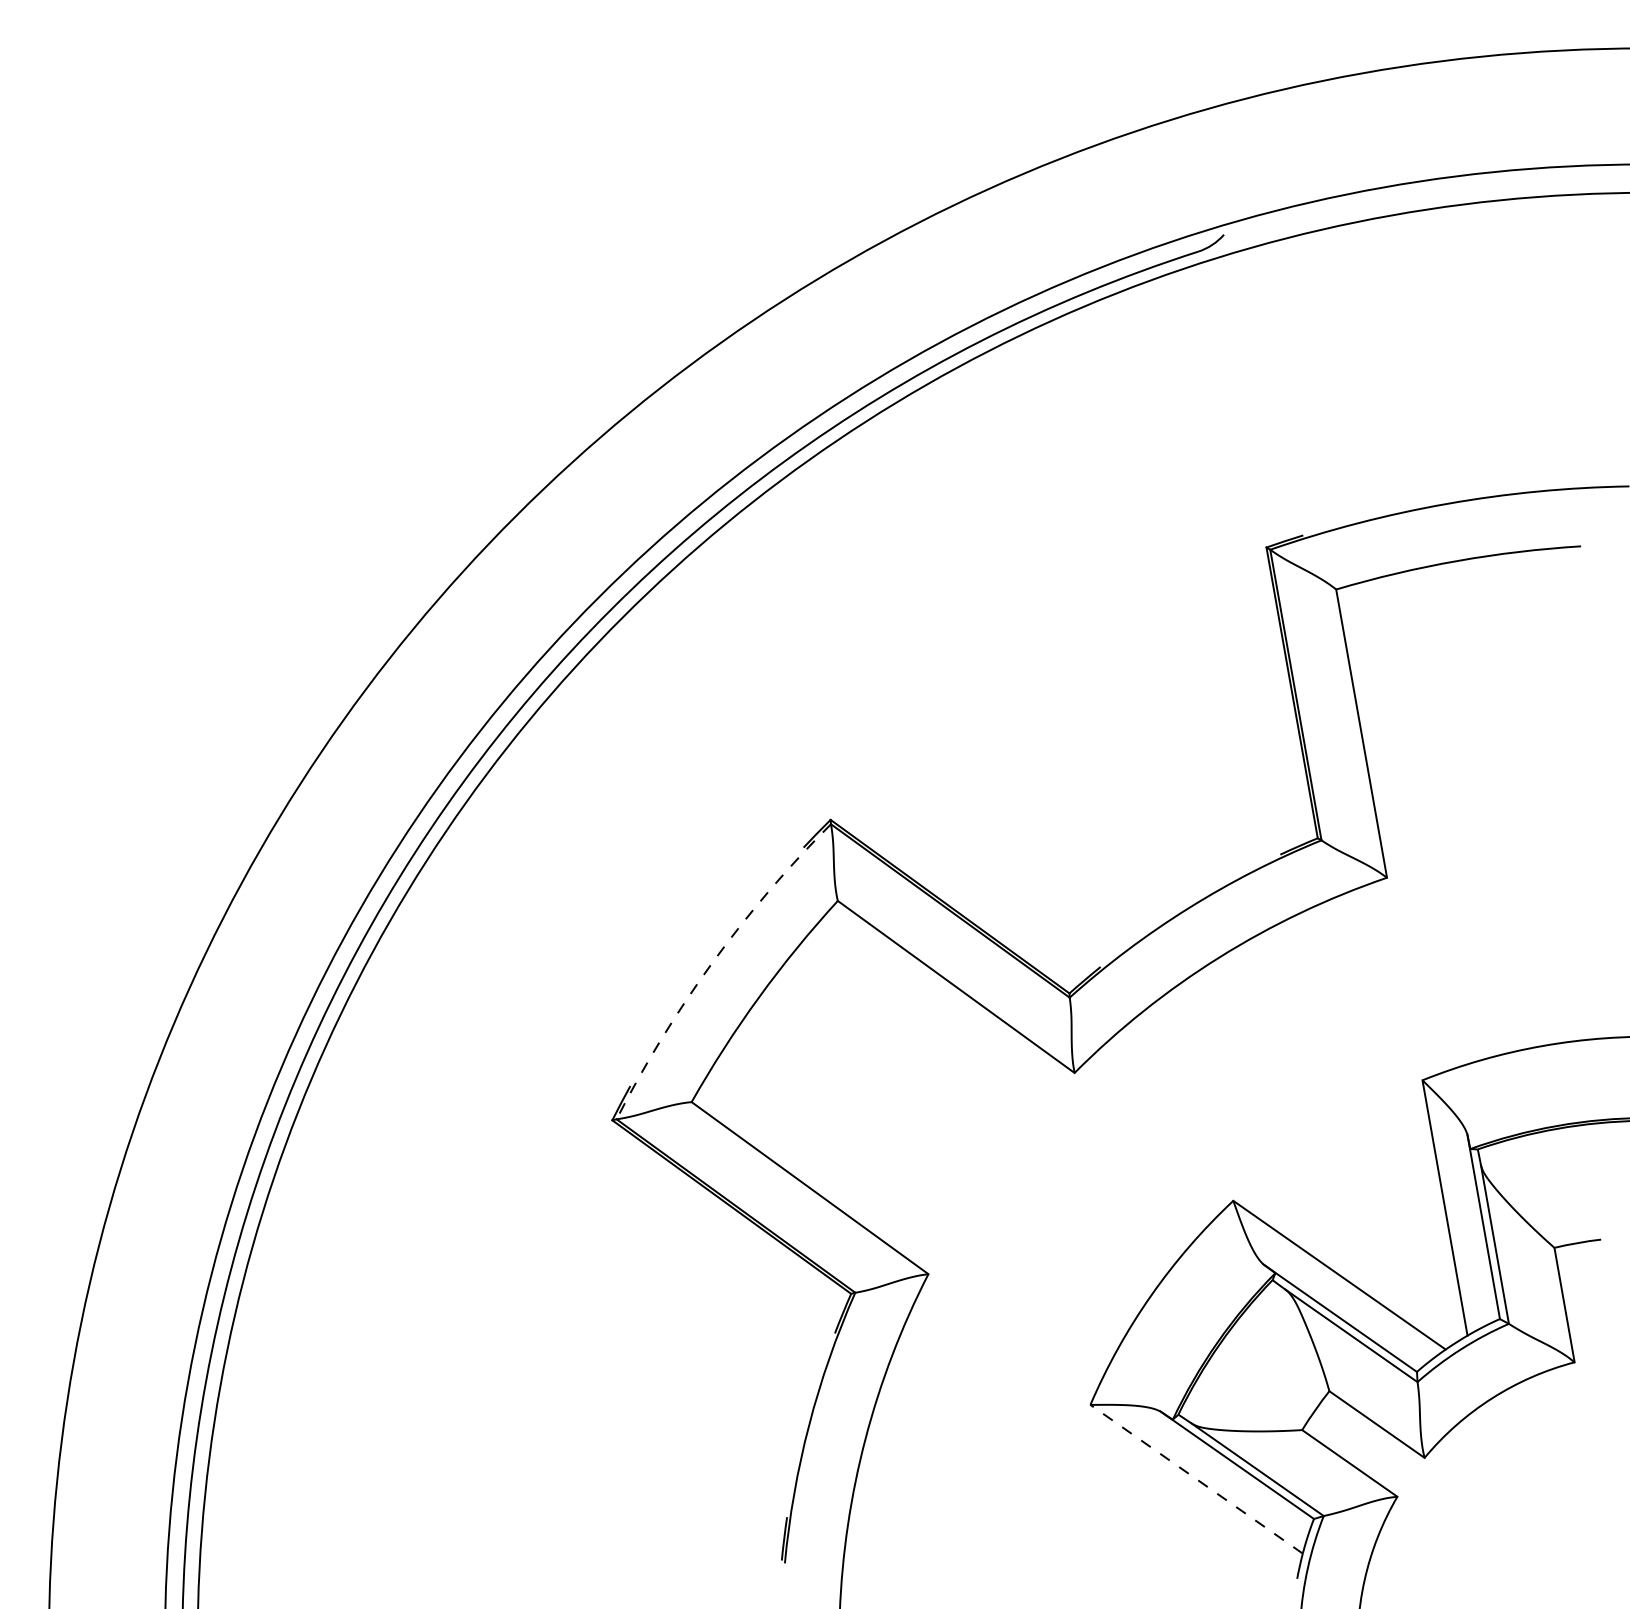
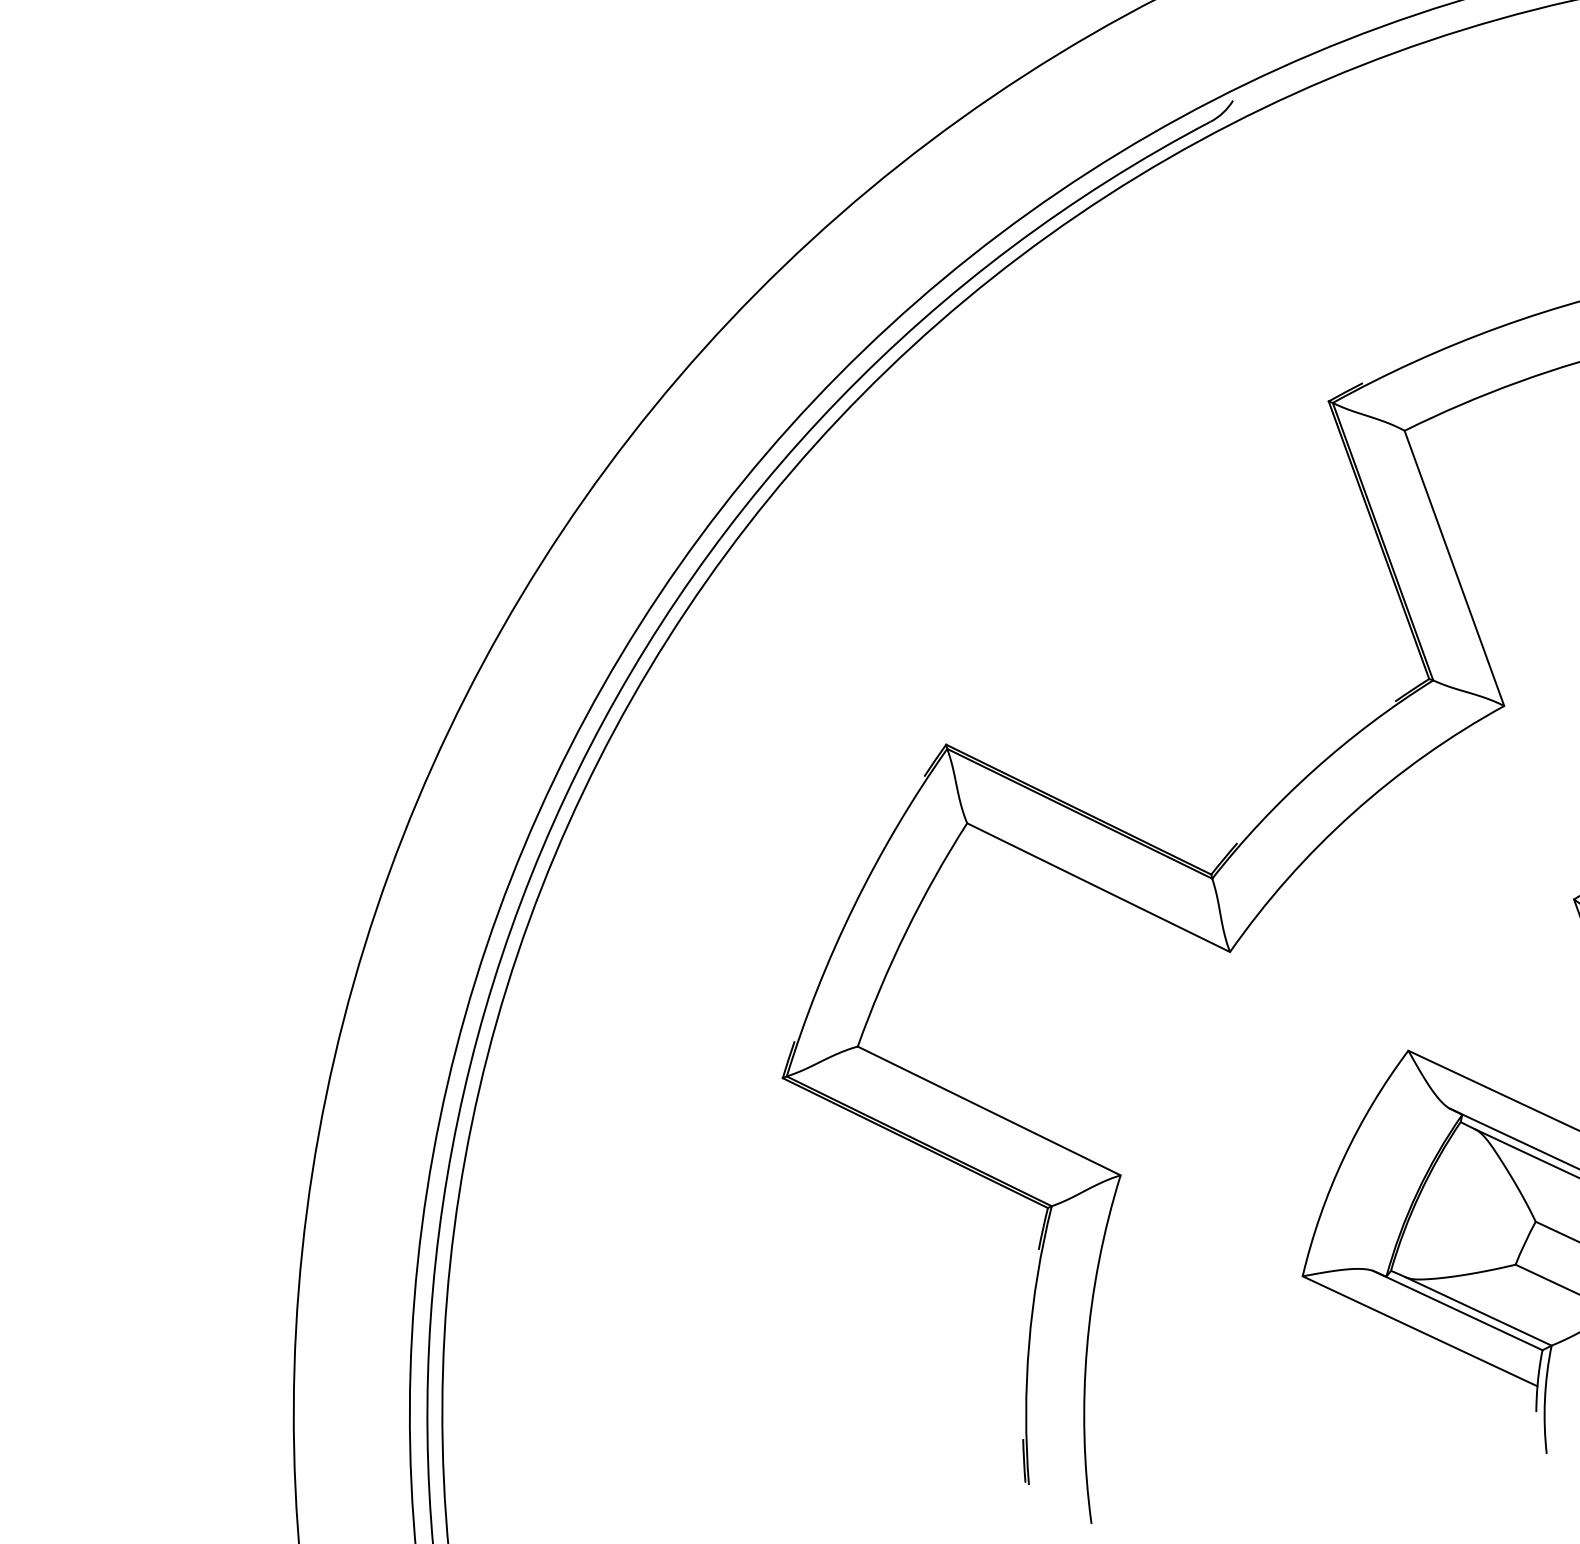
arc: (712, 963) -> (854, 906), dashed -> solid
line: (1196, 1479) -> (1420, 1331), dashed -> solid

